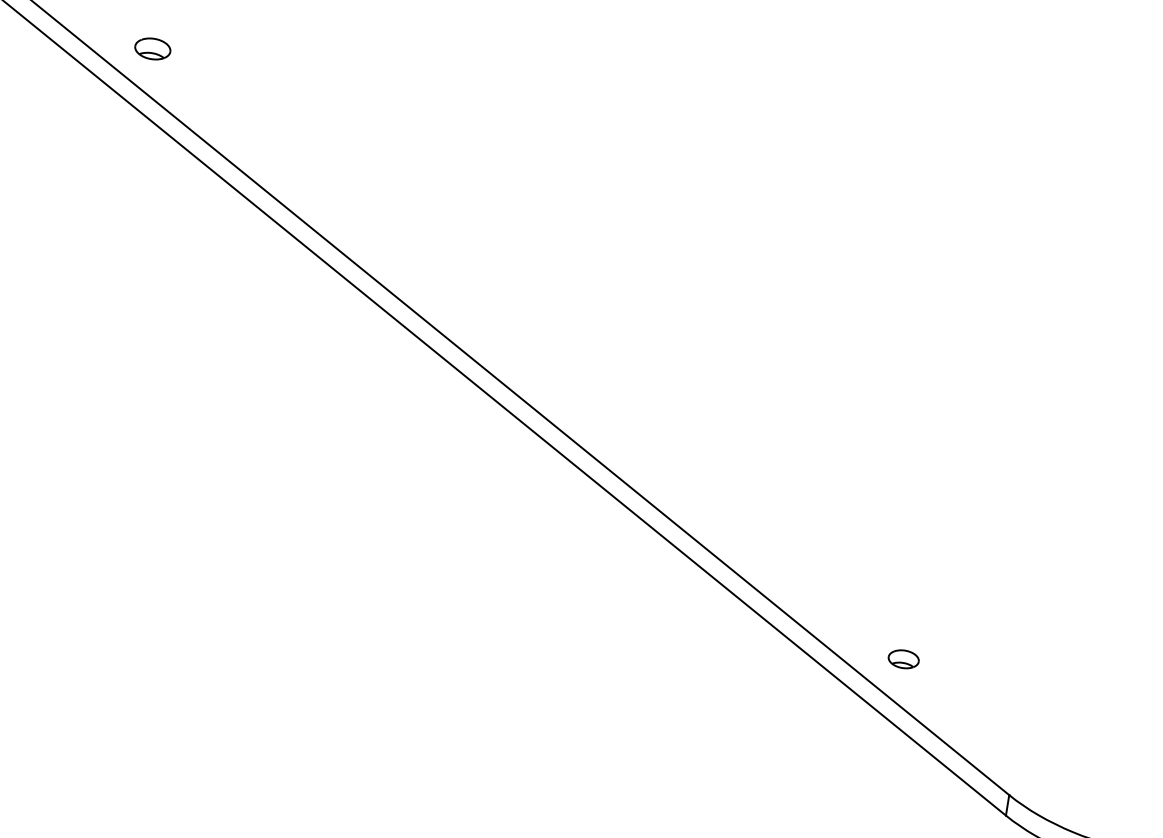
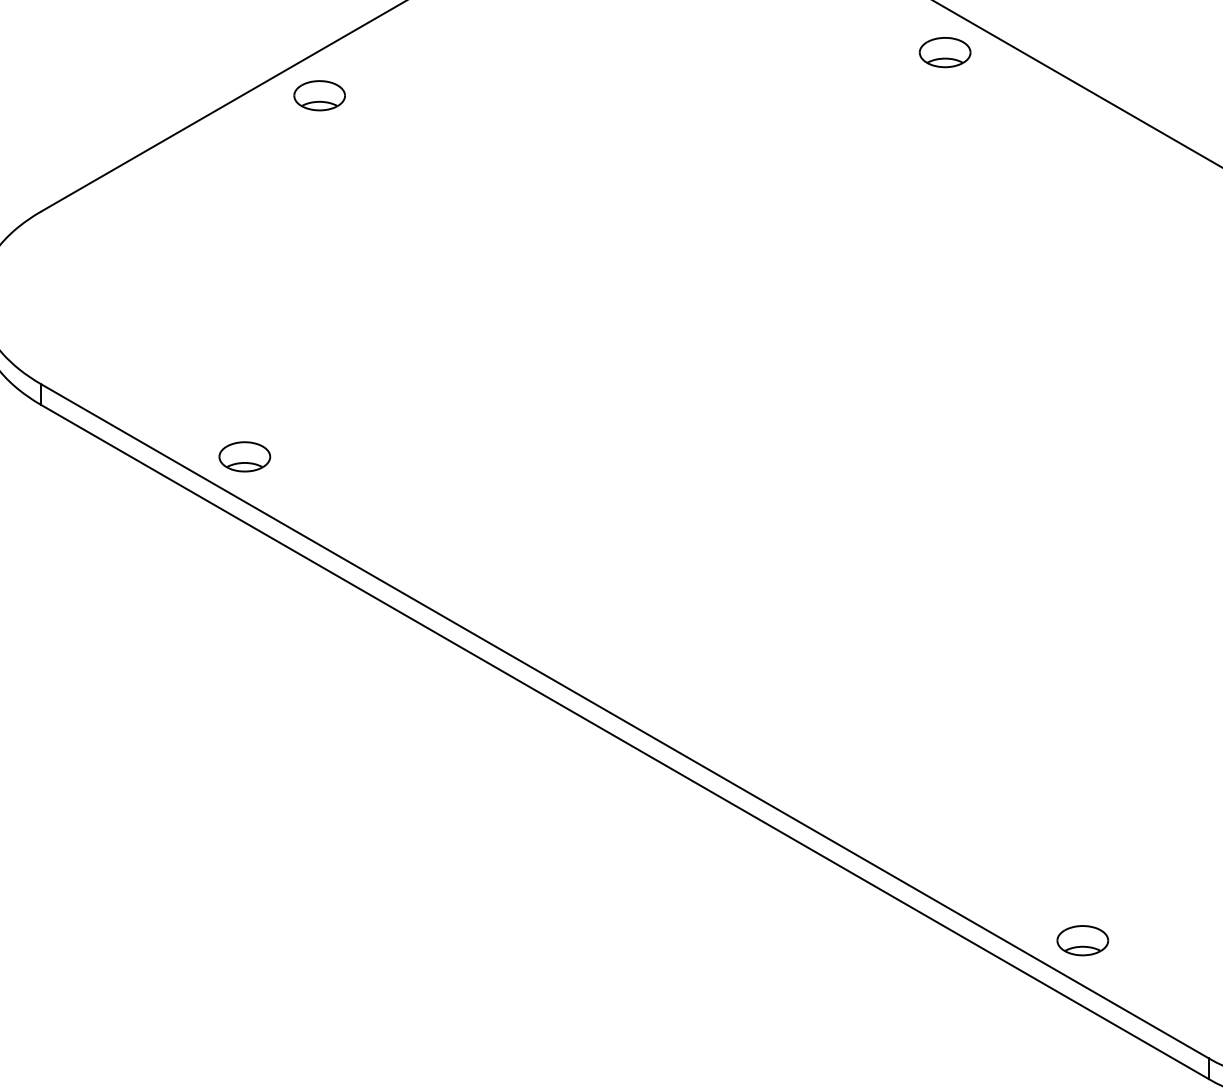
part: (152, 48) -> (244, 456), size x1.43
part: (903, 658) -> (1082, 940), size x1.67

